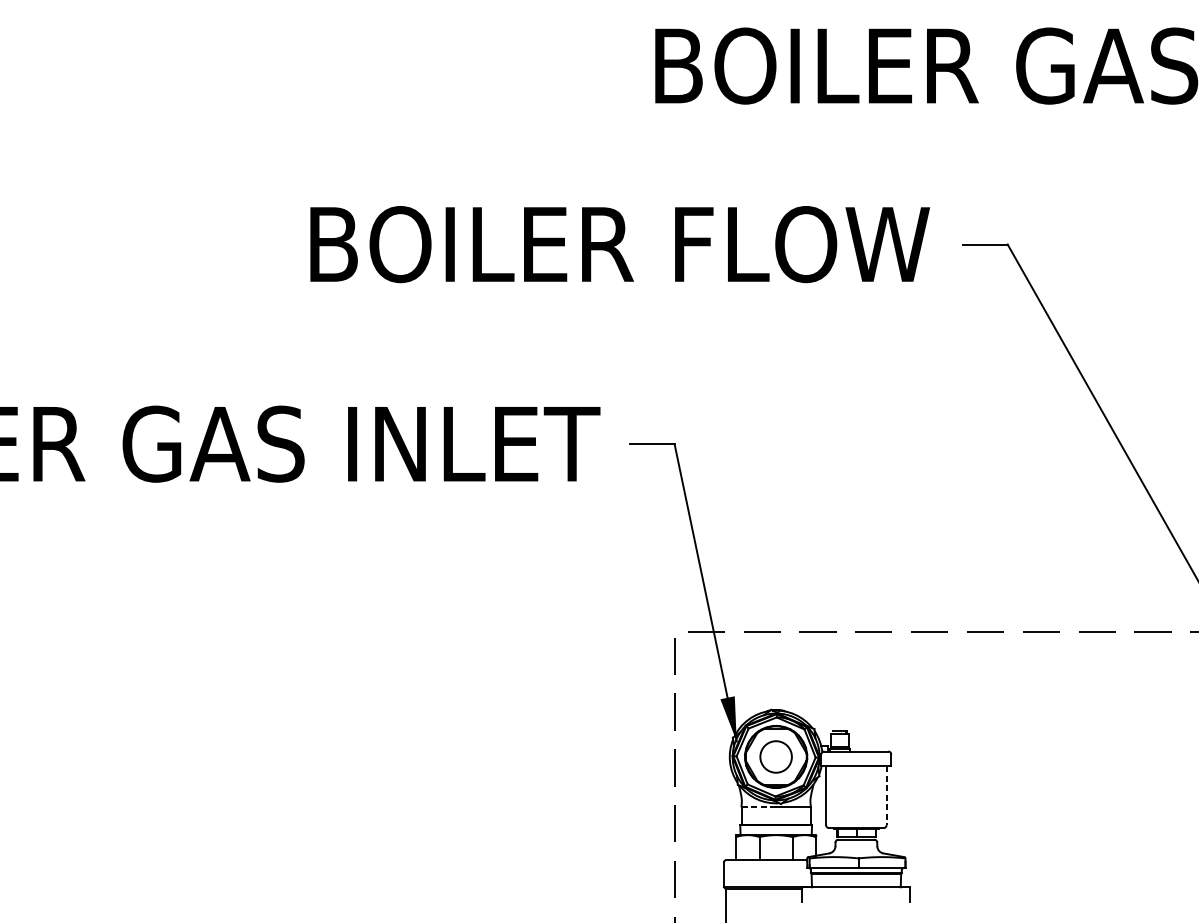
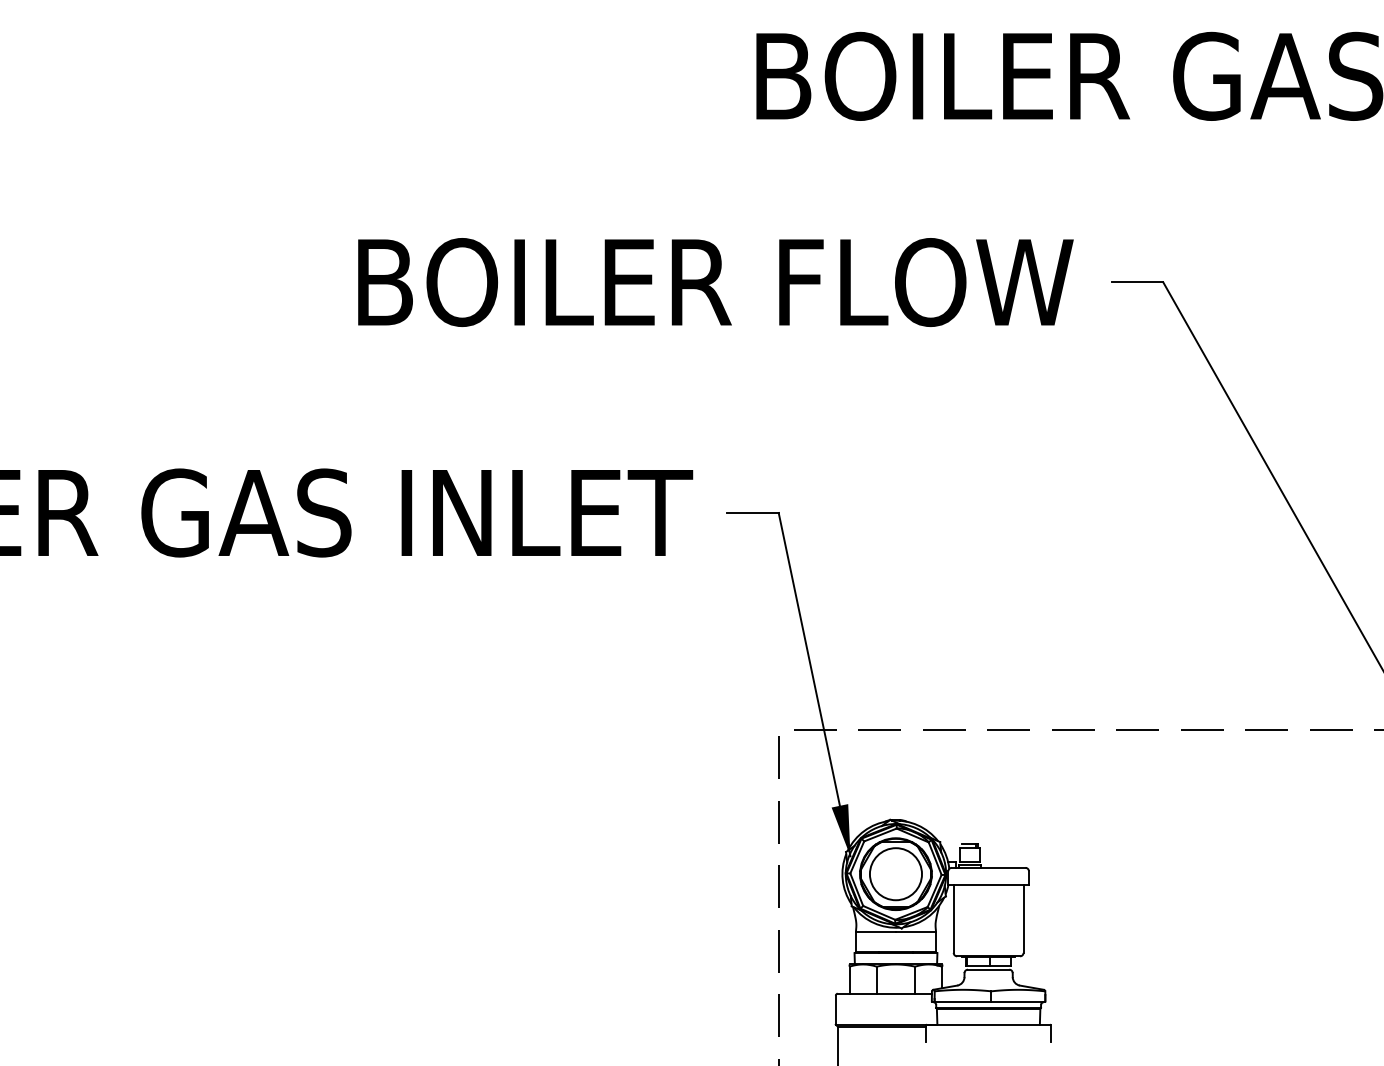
circle: (775, 757) -> (895, 874), size x1.43
line: (886, 795) -> (1023, 918), dashed -> solid
line: (758, 807) -> (875, 932), dashed -> solid

